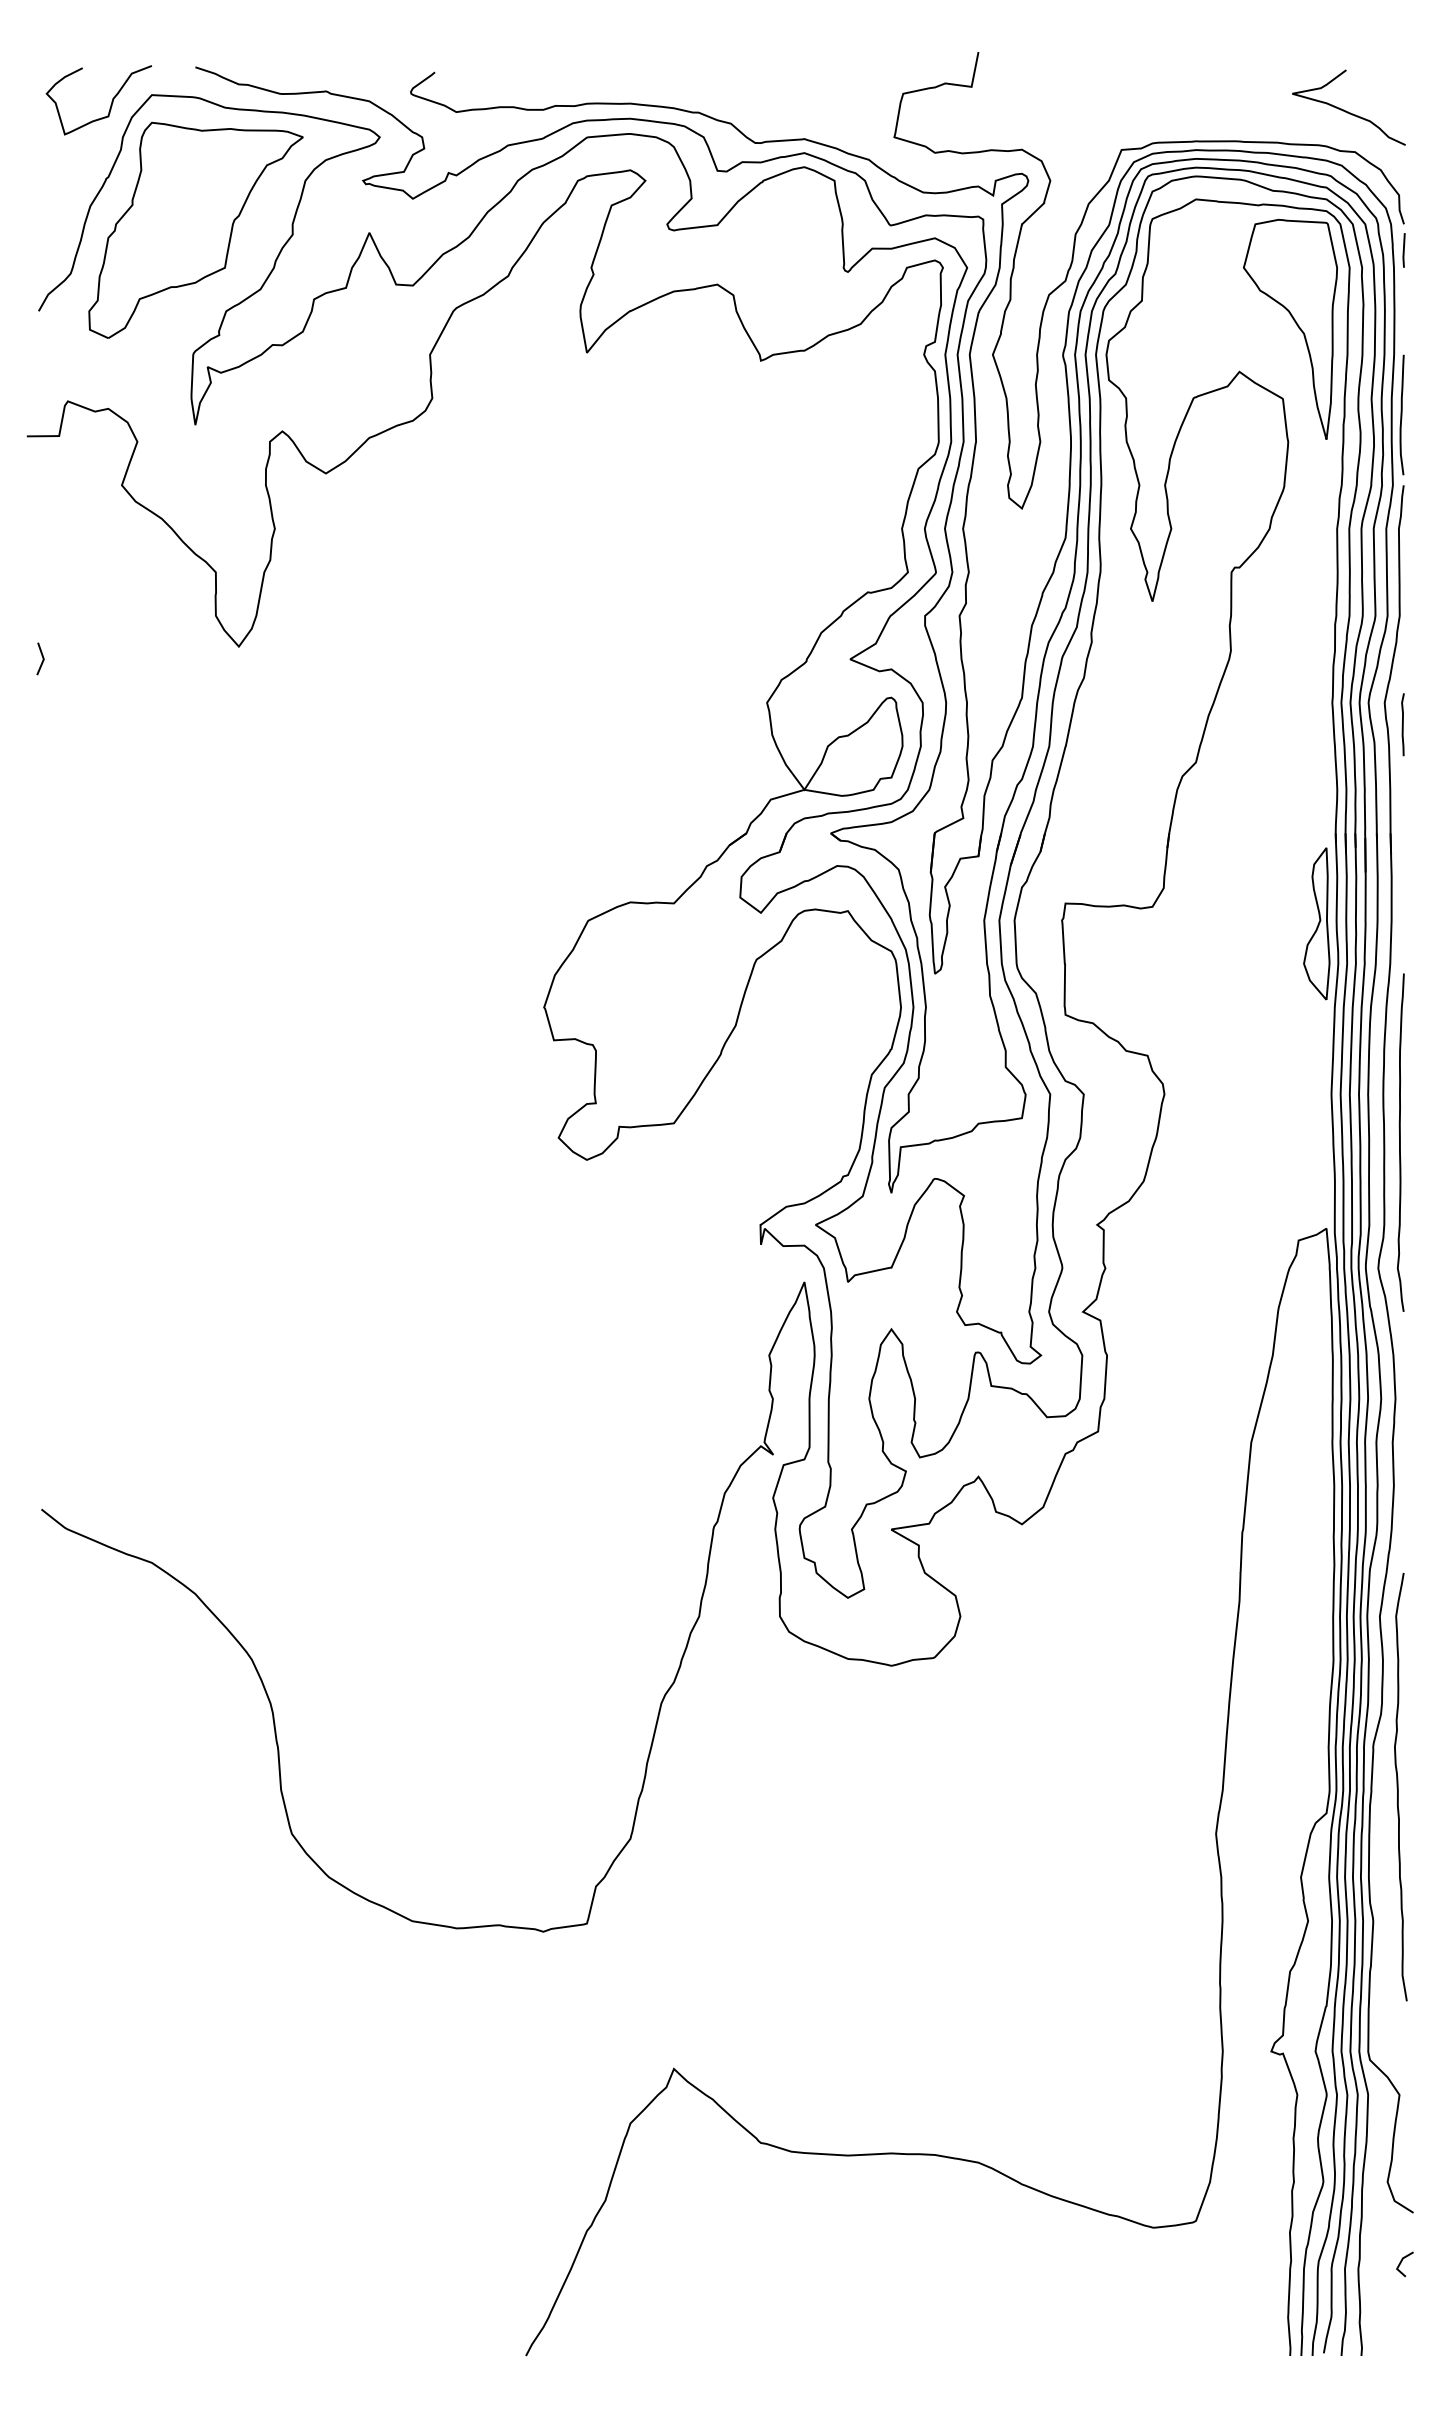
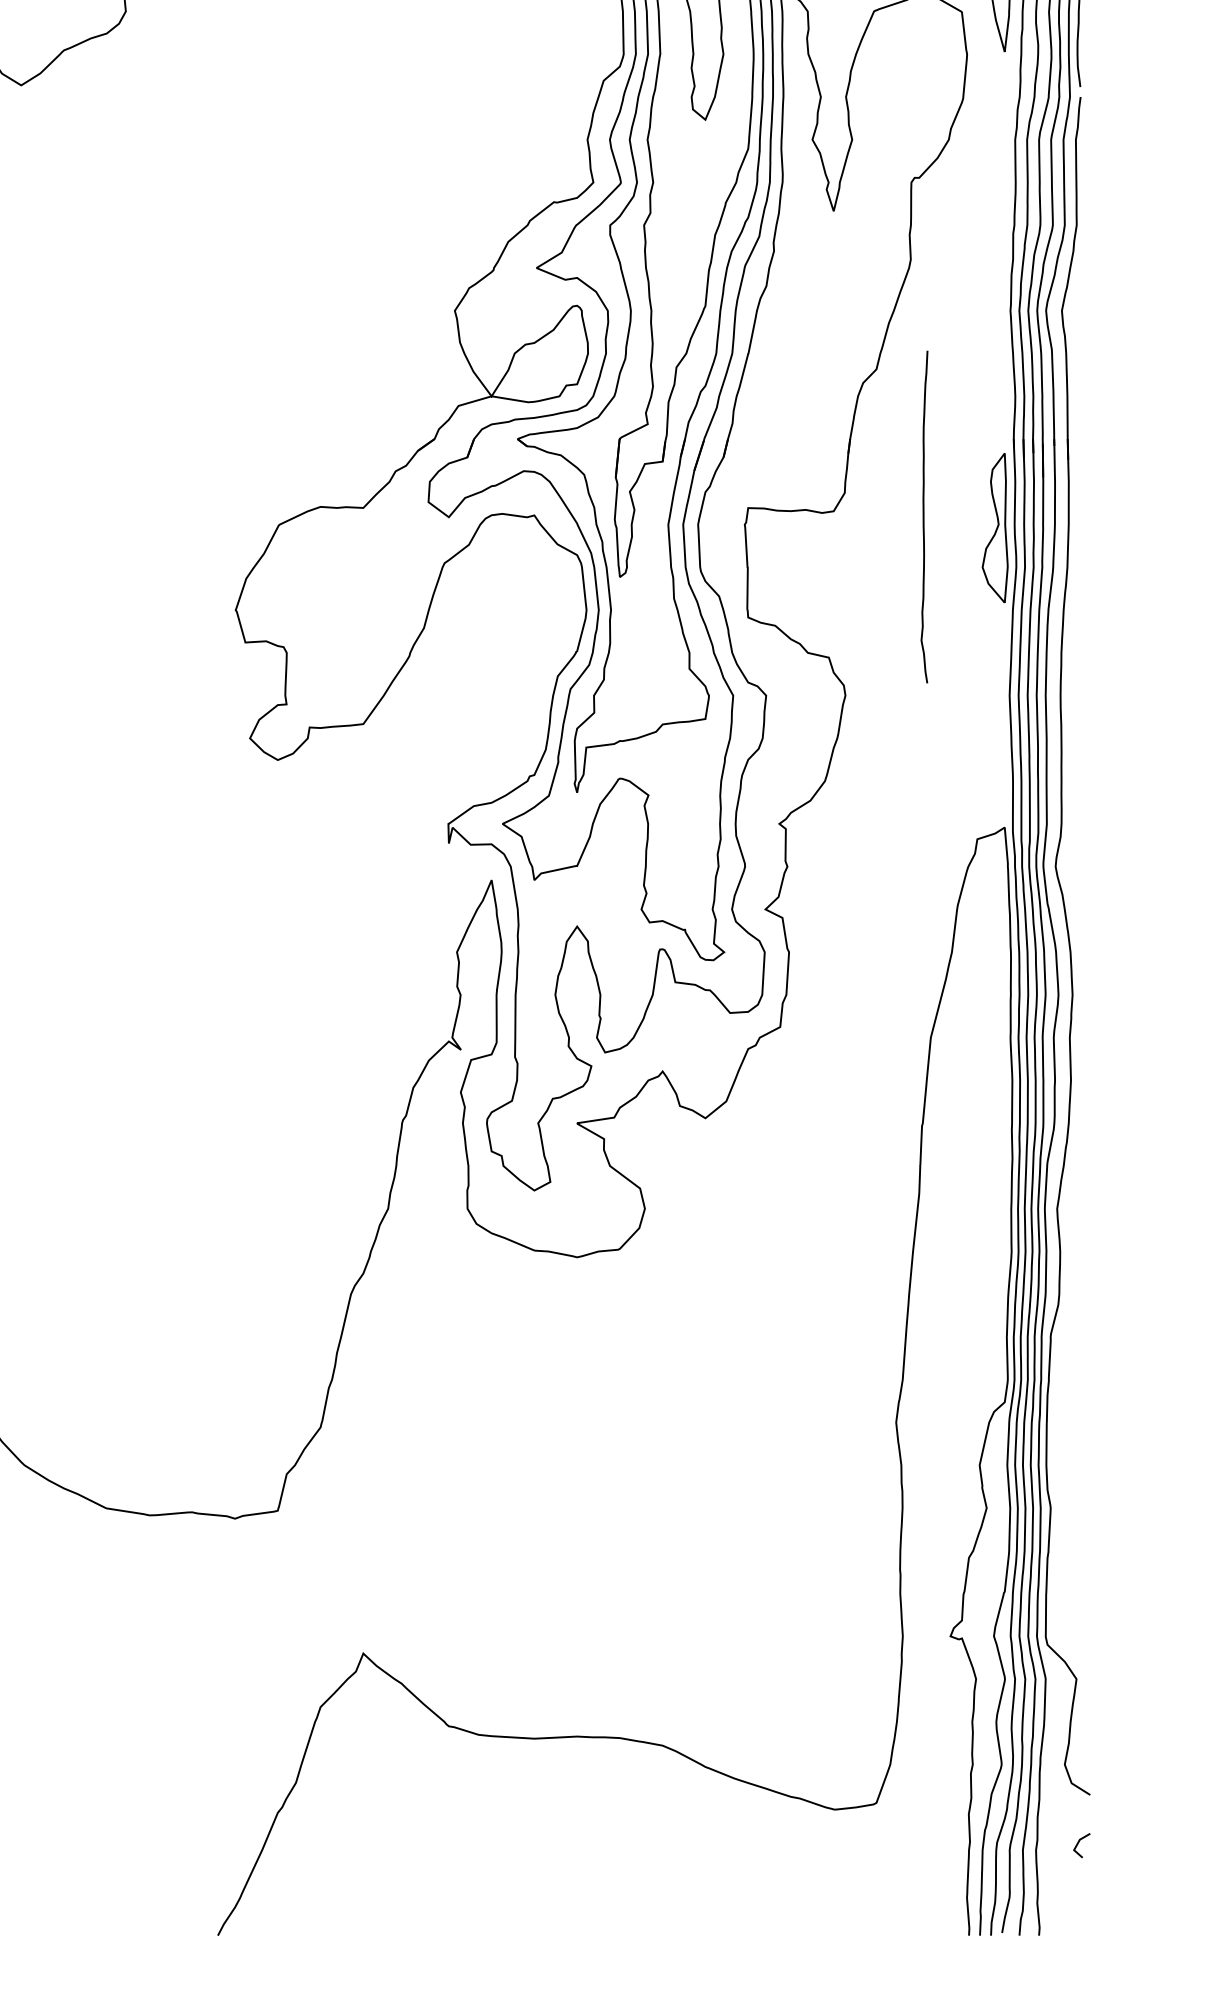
line: (1402, 724) -> (1079, 332), removed
curve: (1400, 1142) -> (924, 516), moved
curve: (1398, 1787) -> (1075, 1376), removed

